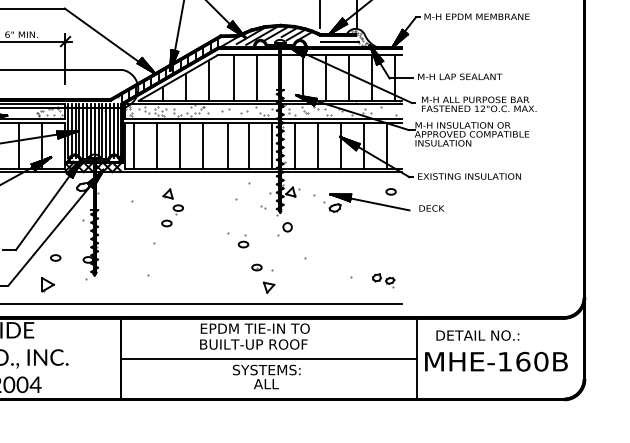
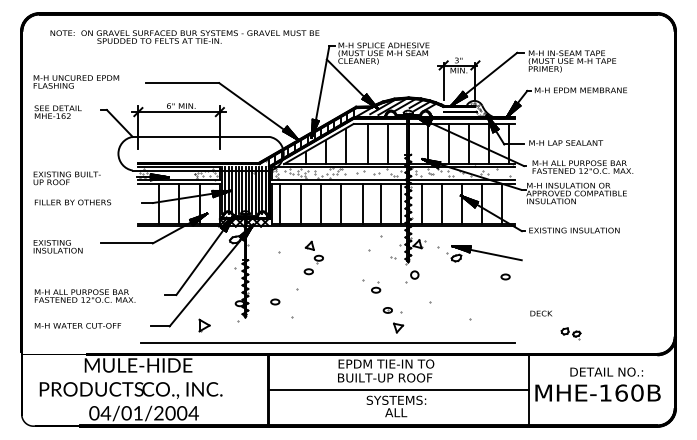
part: (390, 191) -> (505, 276), moved
text: (432, 208) -> (541, 313), moved
part: (55, 257) -> (275, 301), moved
part: (383, 280) -> (570, 333), moved
text: (477, 334) -> (606, 371), moved

